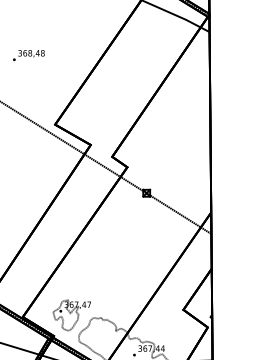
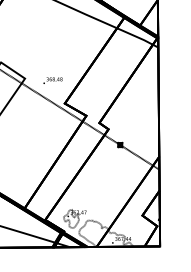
text: (28, 55) -> (52, 80), moved

